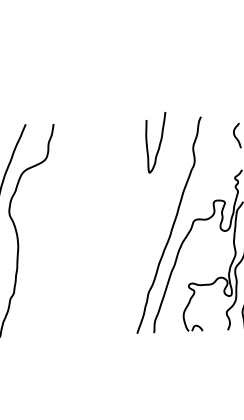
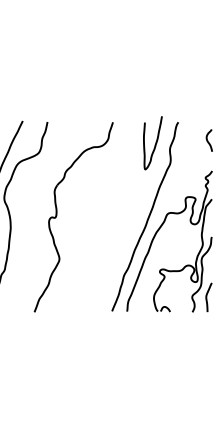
curve: (158, 144) -> (154, 144), moved
part: (70, 228) -> (57, 215), added

